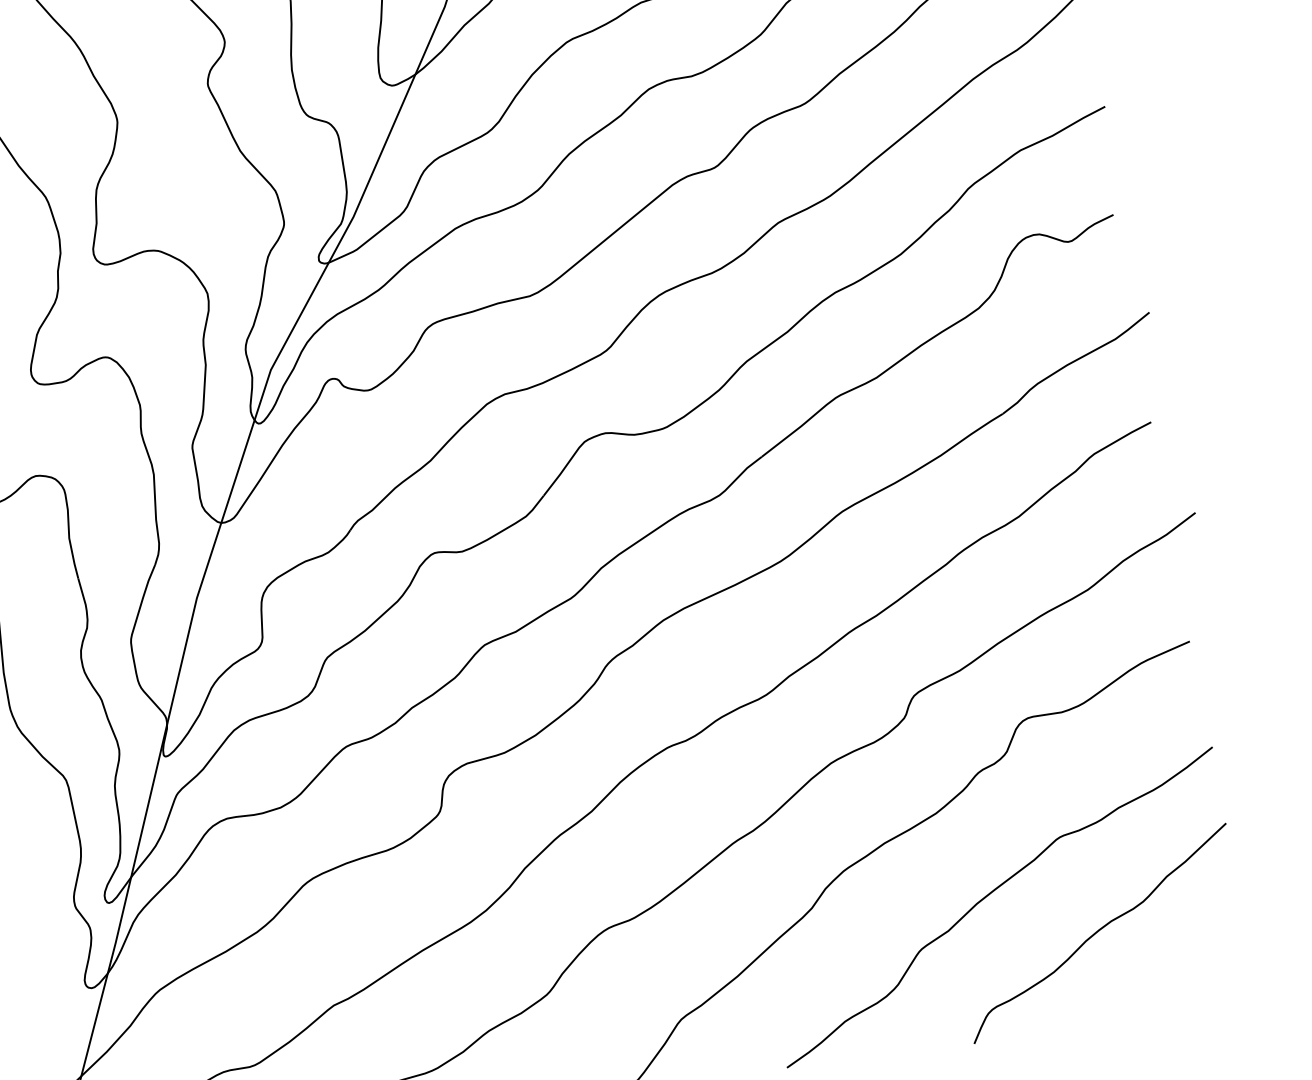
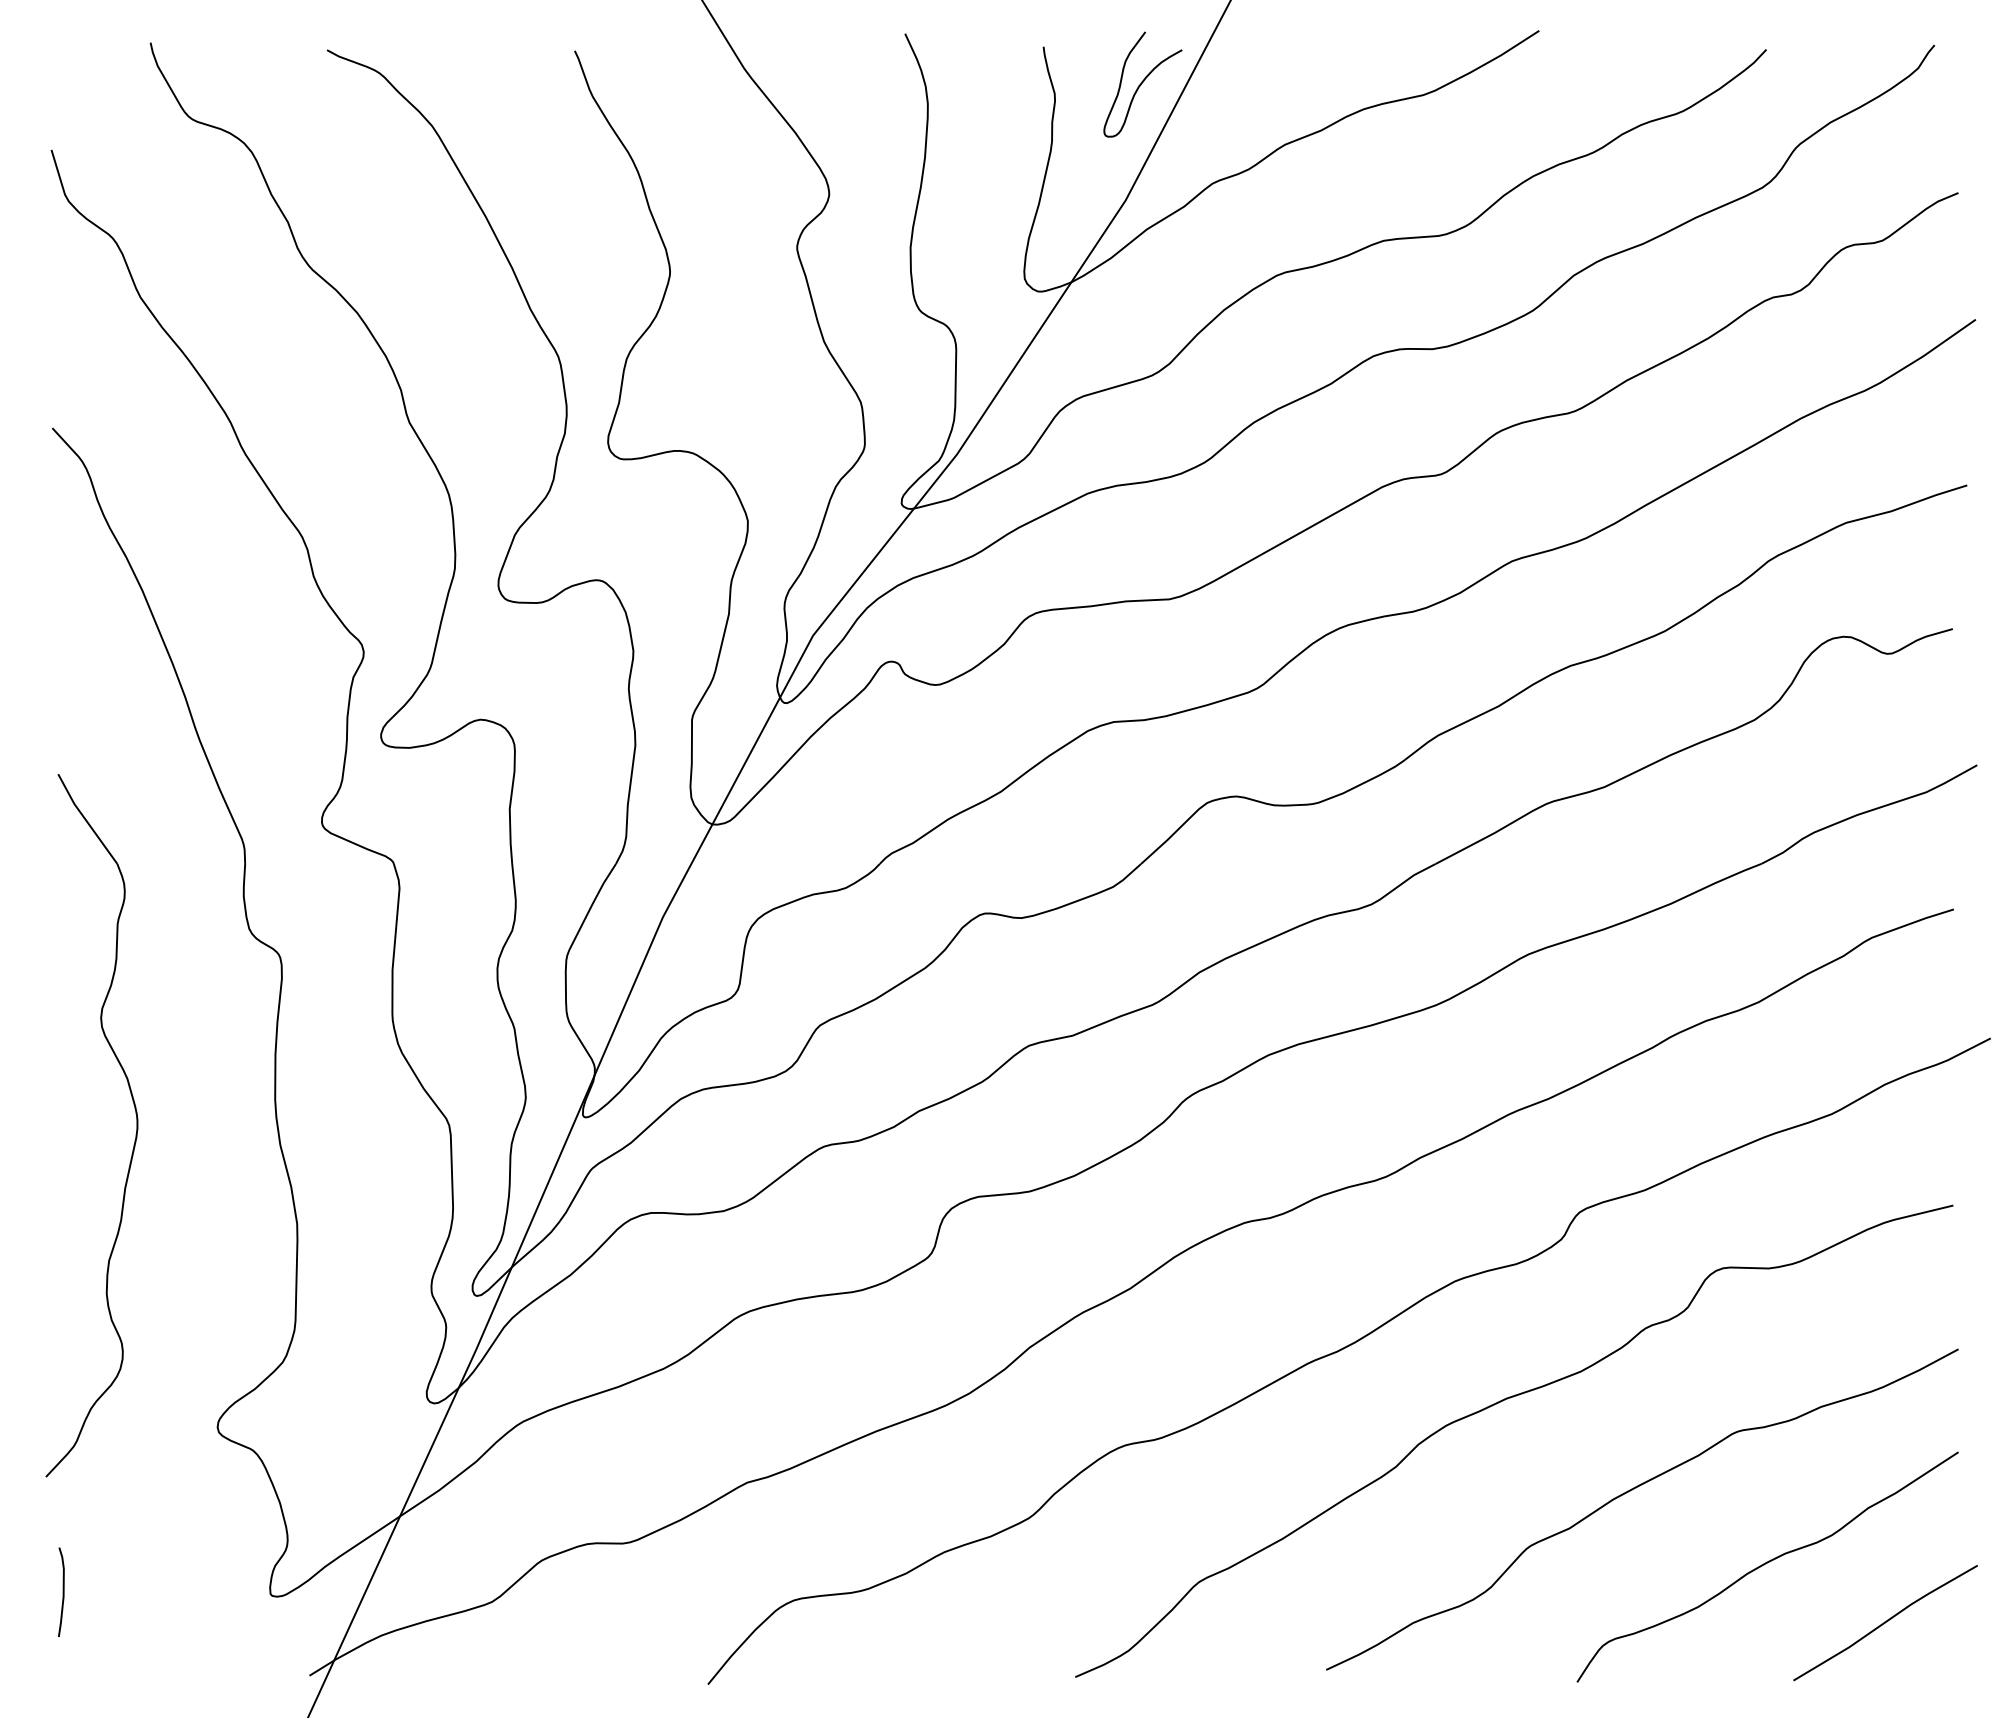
line: (1194, 959) -> (1885, 1623), added

